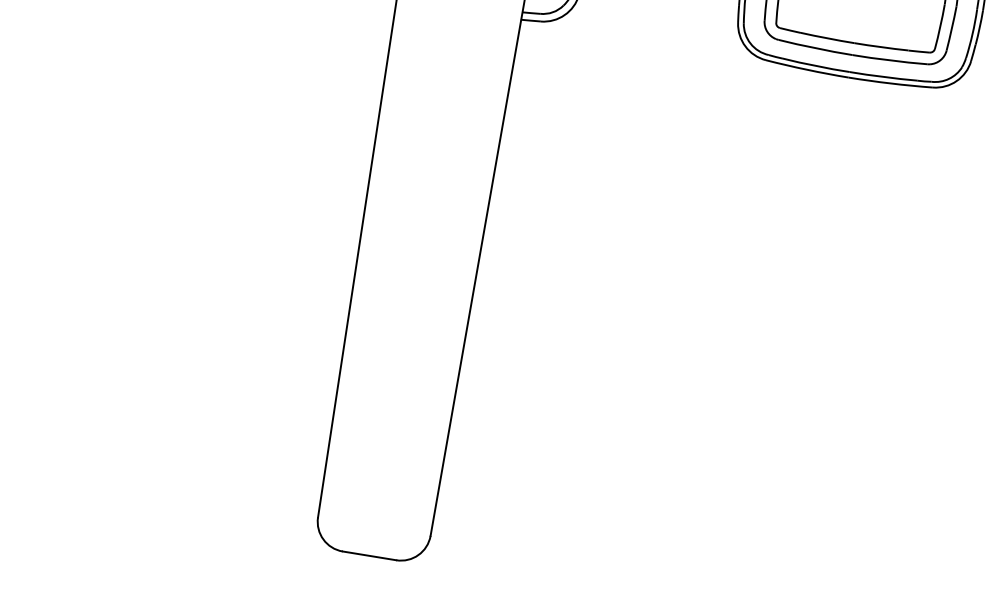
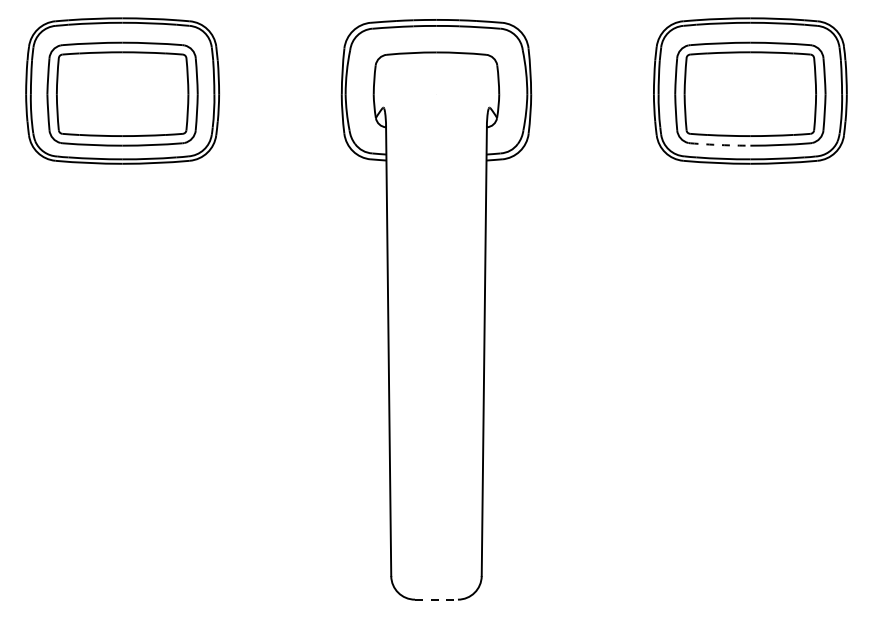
arc: (815, 48) -> (720, 145), solid -> dashed
line: (369, 555) -> (436, 599), solid -> dashed

